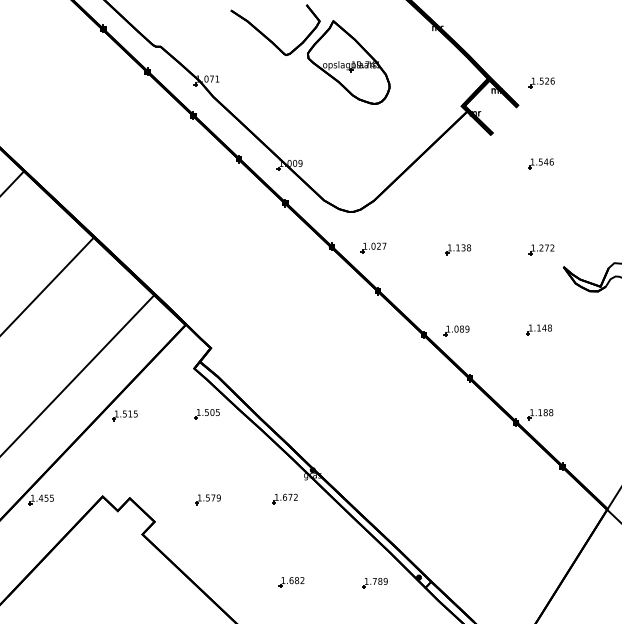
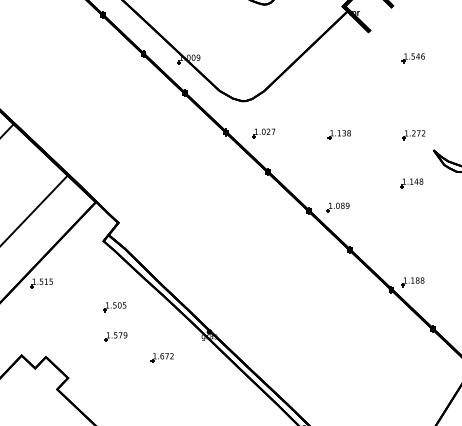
part: (538, 329) -> (411, 182), moved
part: (206, 414) -> (114, 307), moved
part: (284, 498) -> (161, 357), moved
part: (207, 499) -> (115, 336), moved

